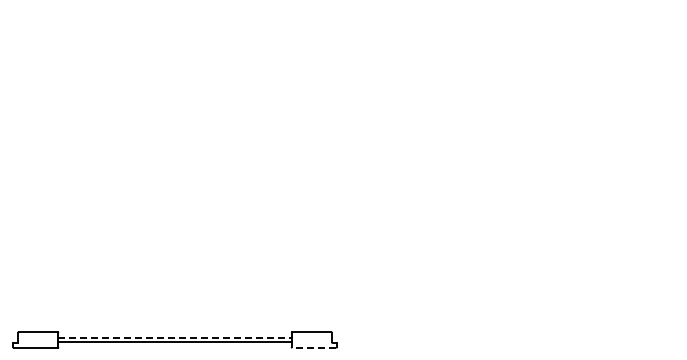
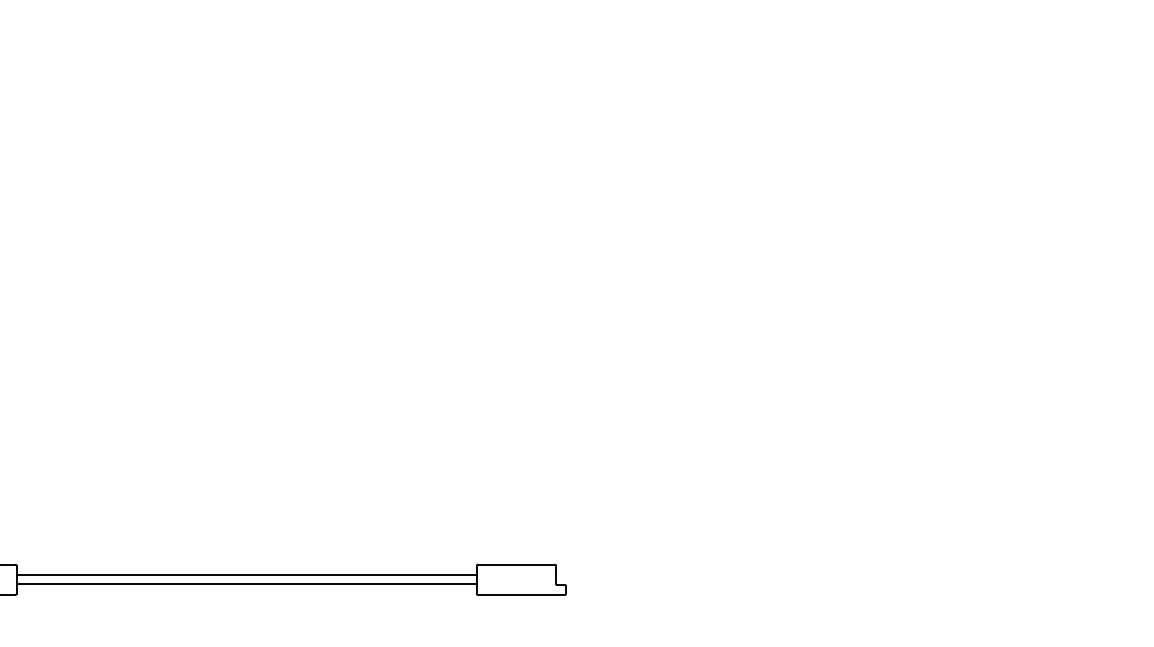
line: (175, 337) -> (247, 574), dashed -> solid
line: (313, 347) -> (519, 594), dashed -> solid

